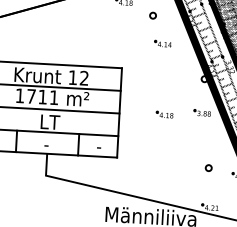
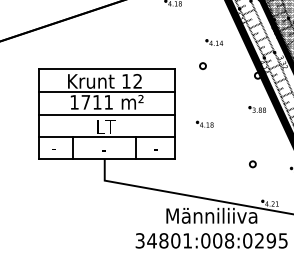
part: (152, 15) -> (202, 65), moved
part: (164, 113) -> (204, 123), moved
part: (208, 168) -> (252, 164), moved

